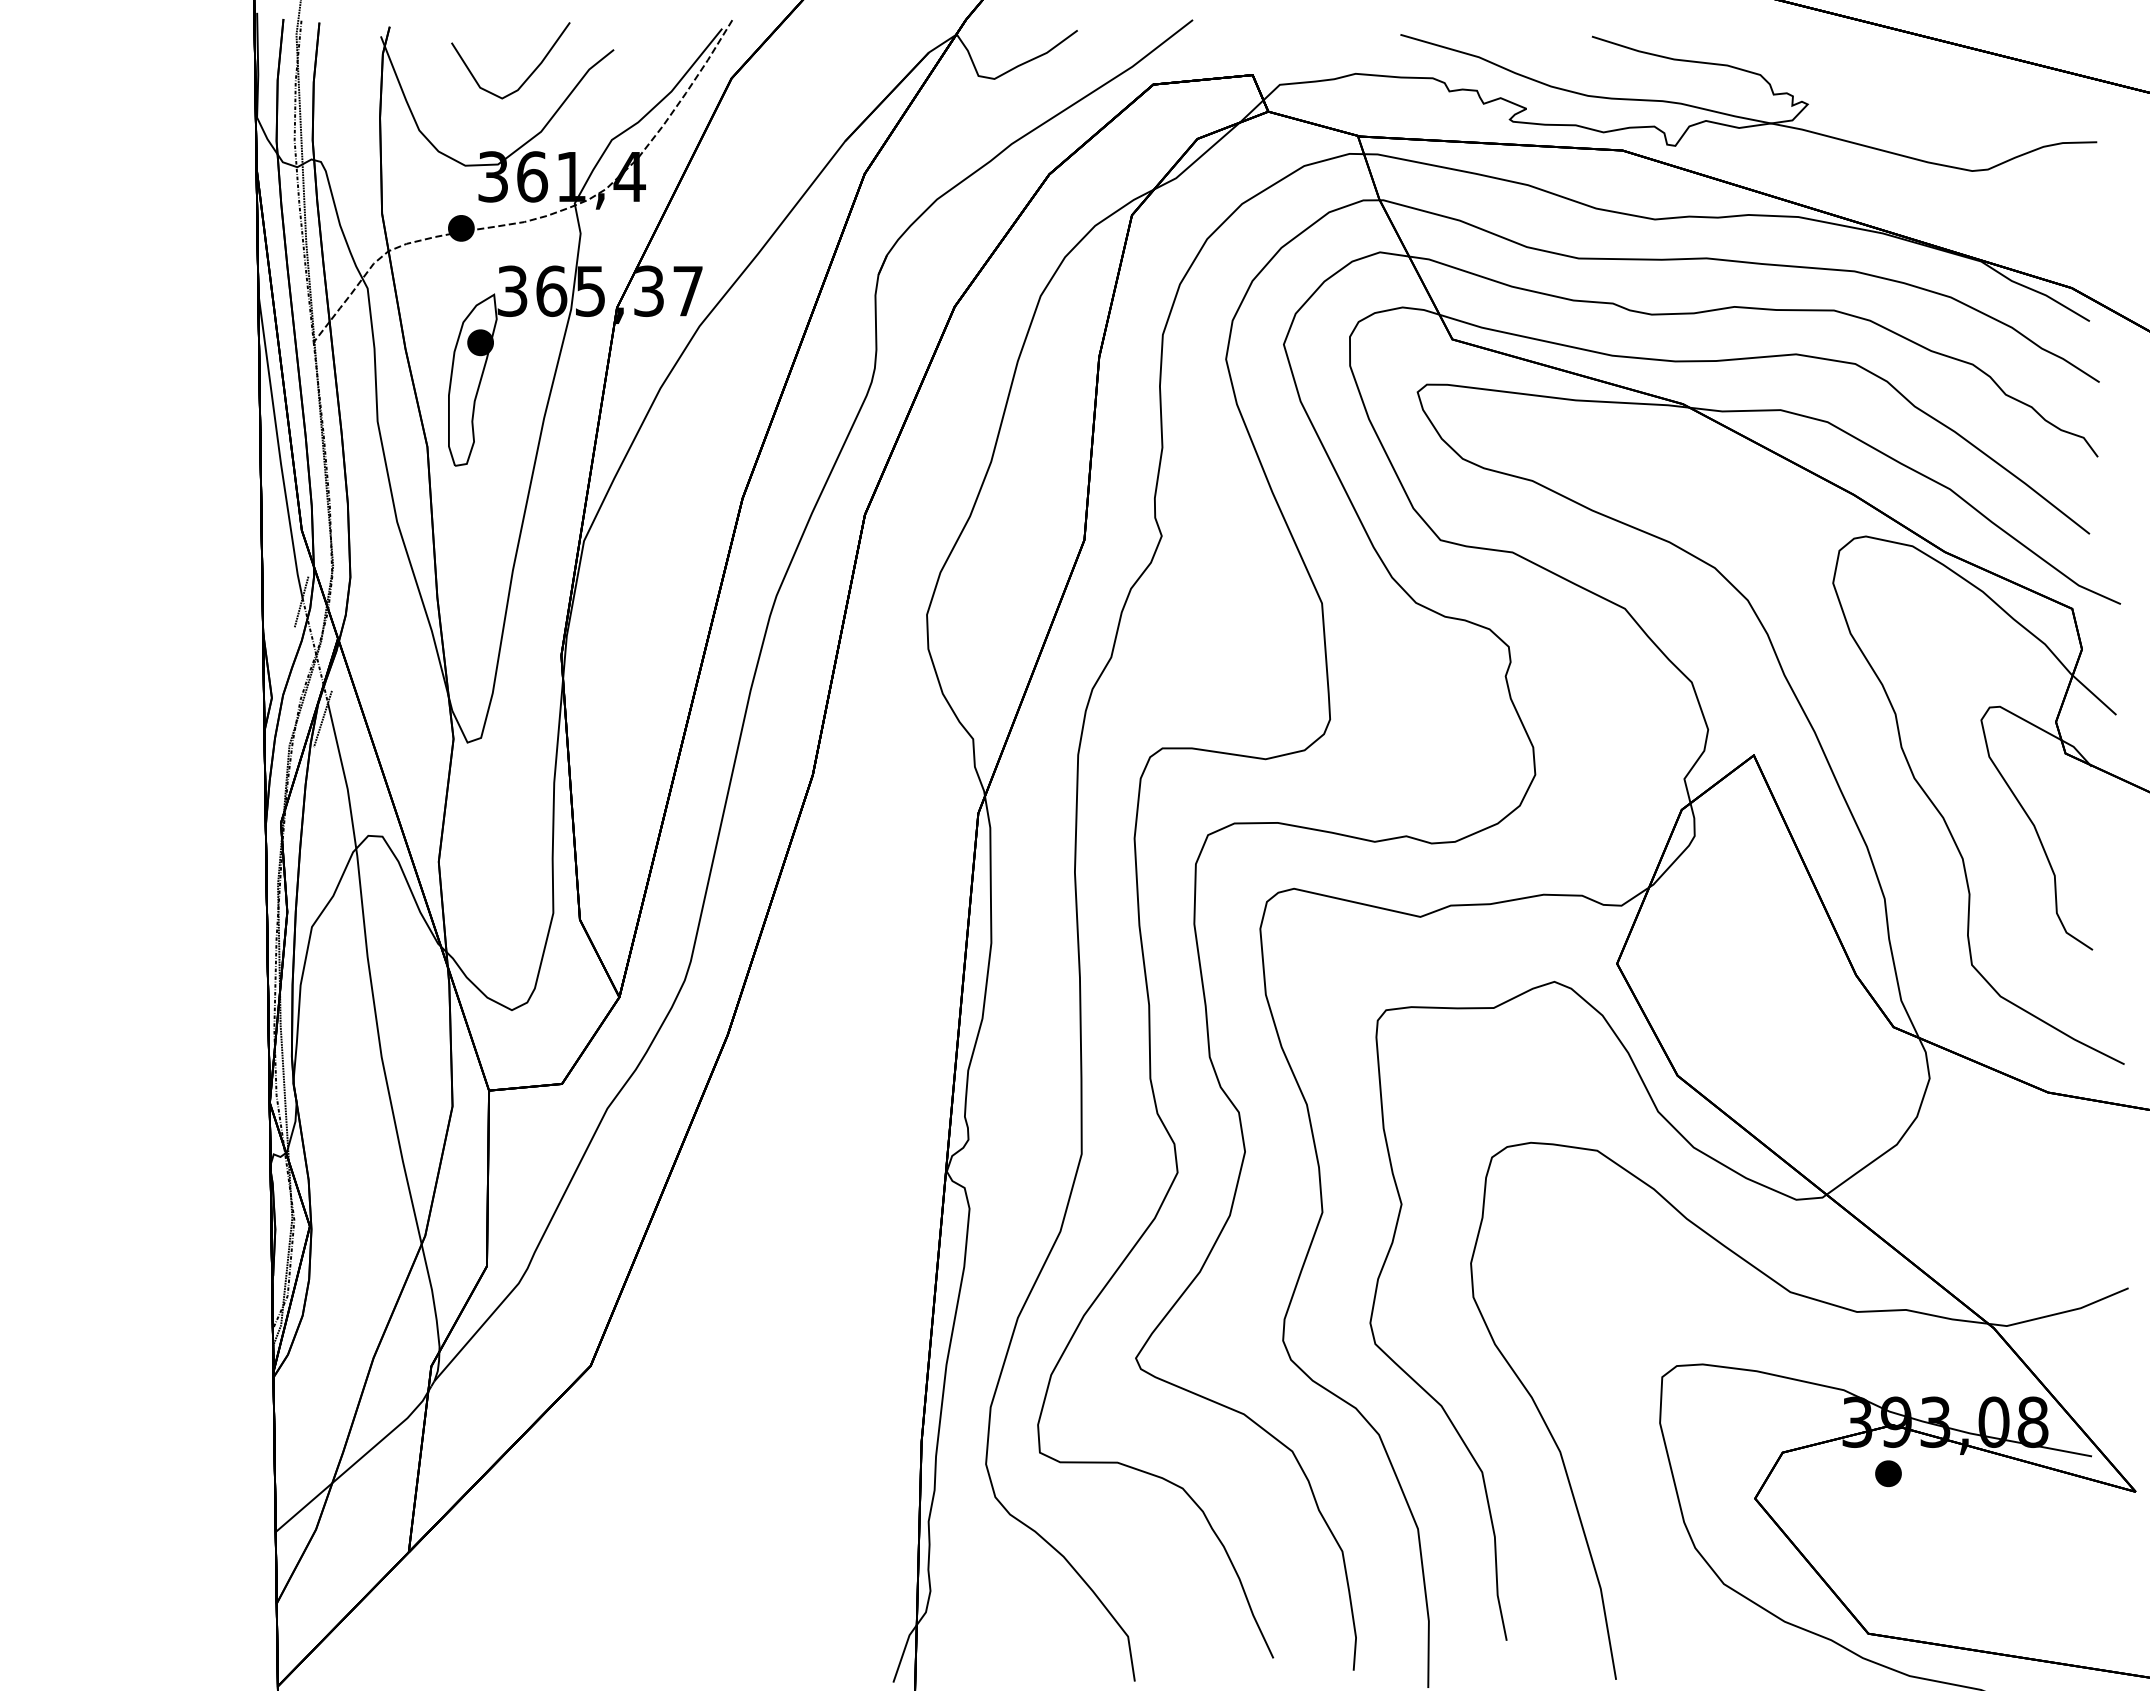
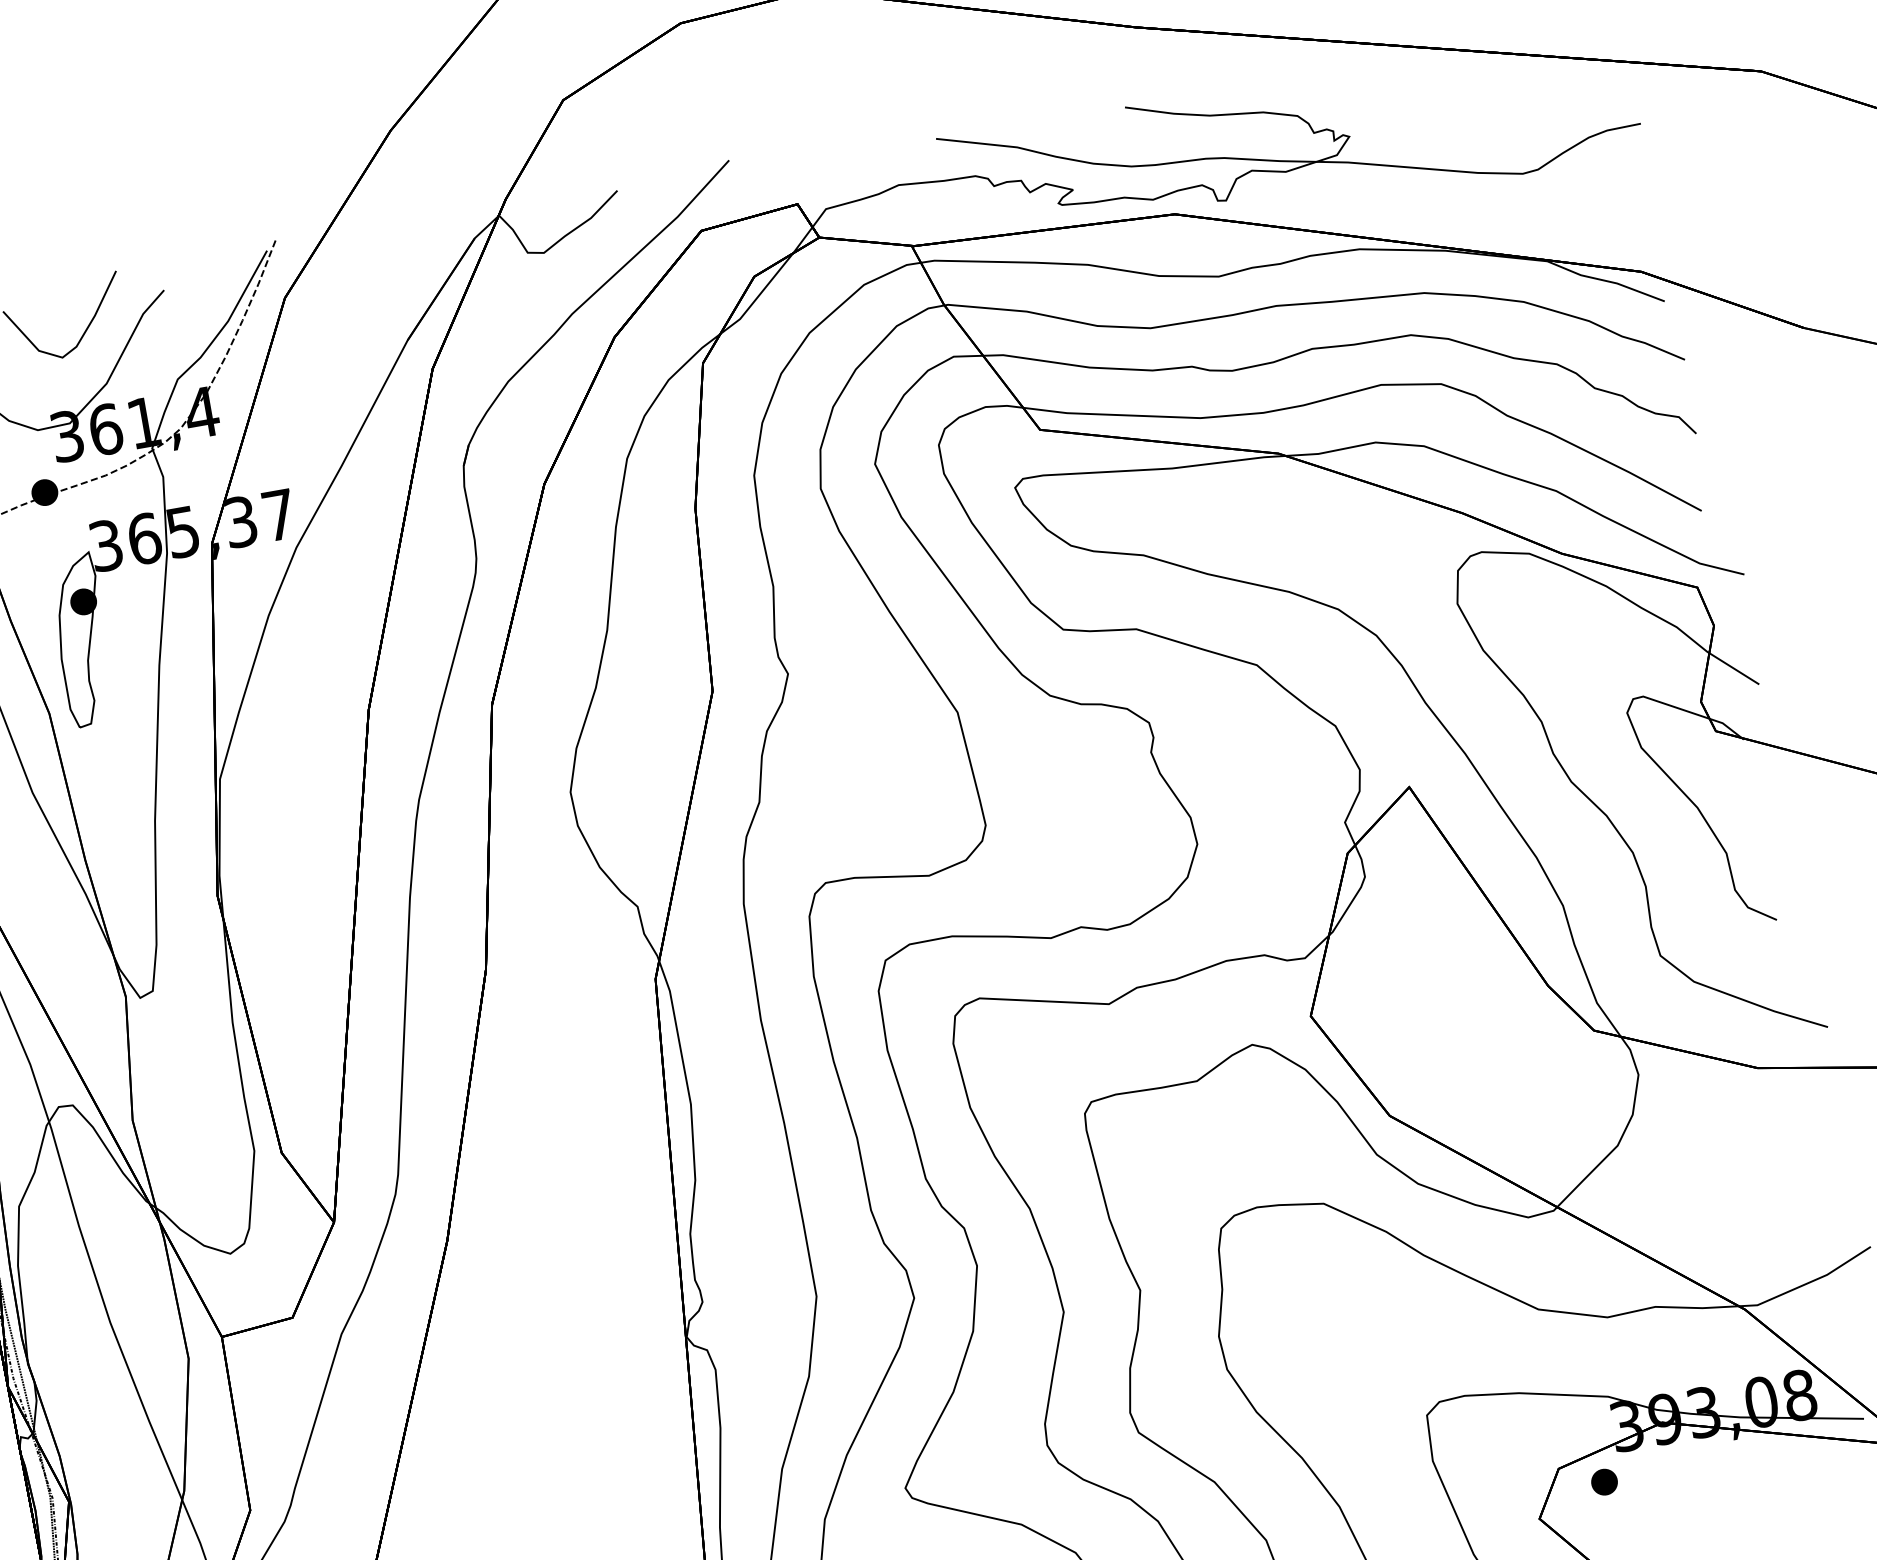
part: (1888, 1473) -> (1604, 1481), moved

